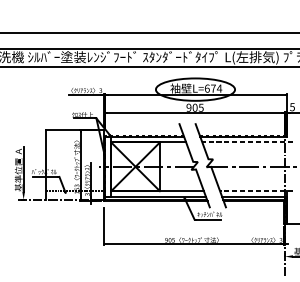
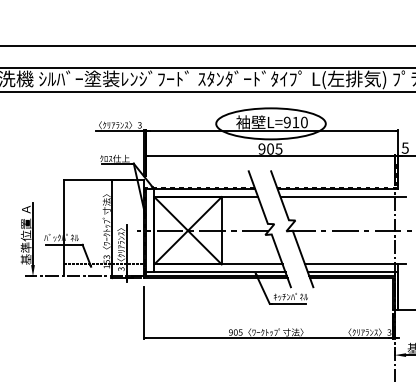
text: (213, 88) -> (295, 122), L=674 -> L=910
line: (247, 142) -> (343, 197), dashed -> solid
line: (256, 191) -> (355, 264), dashed -> solid

